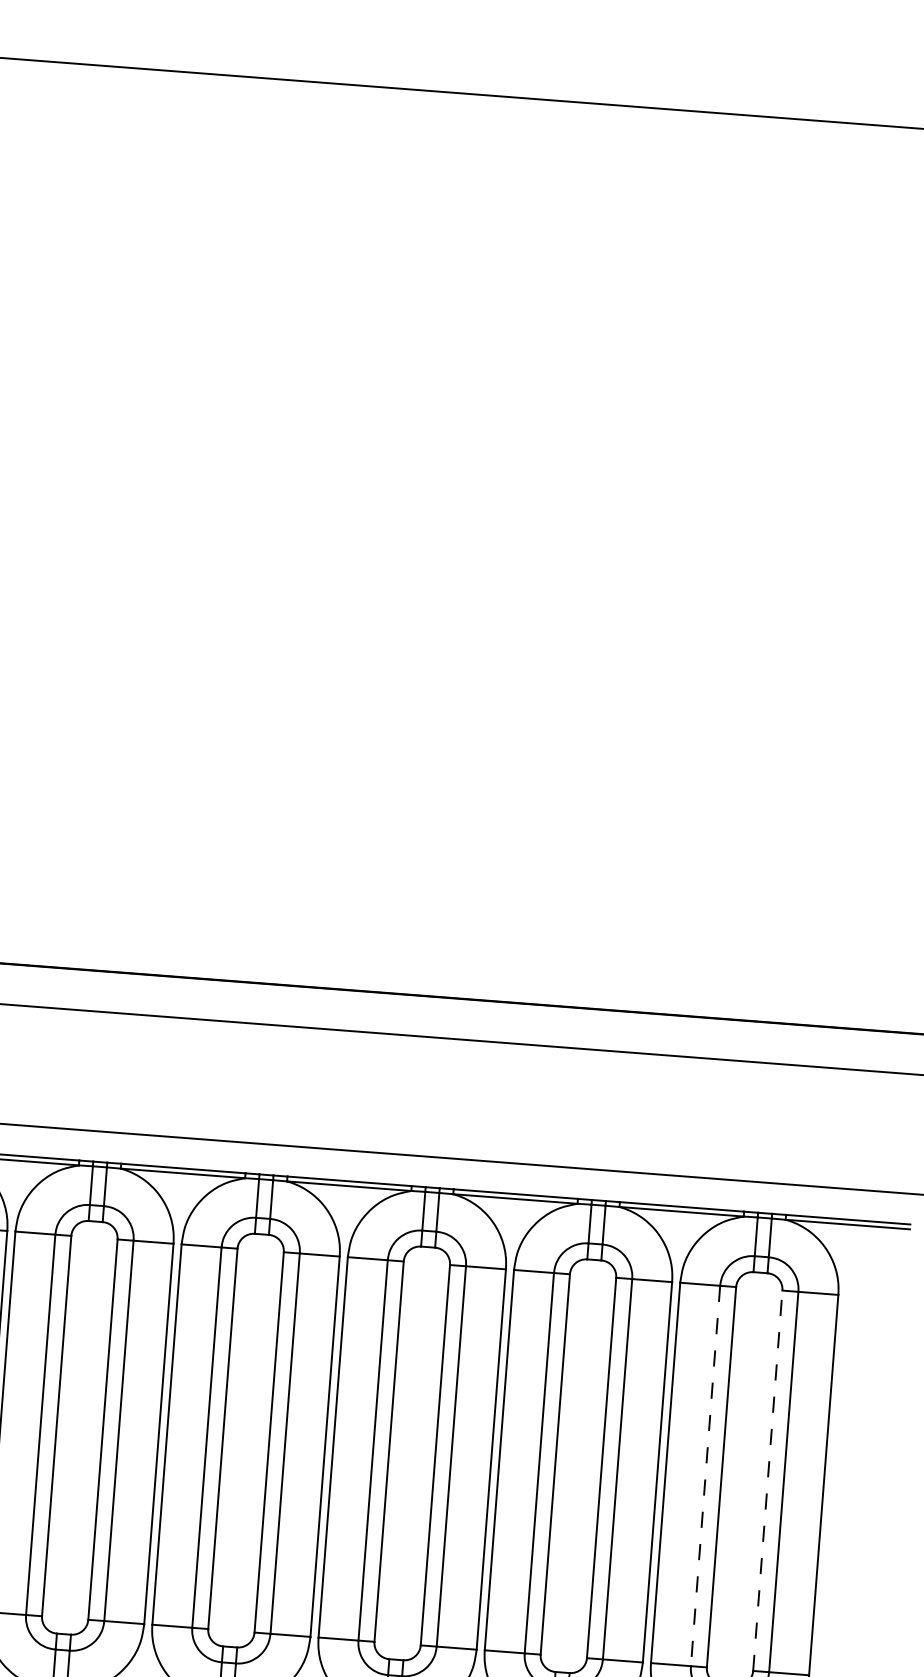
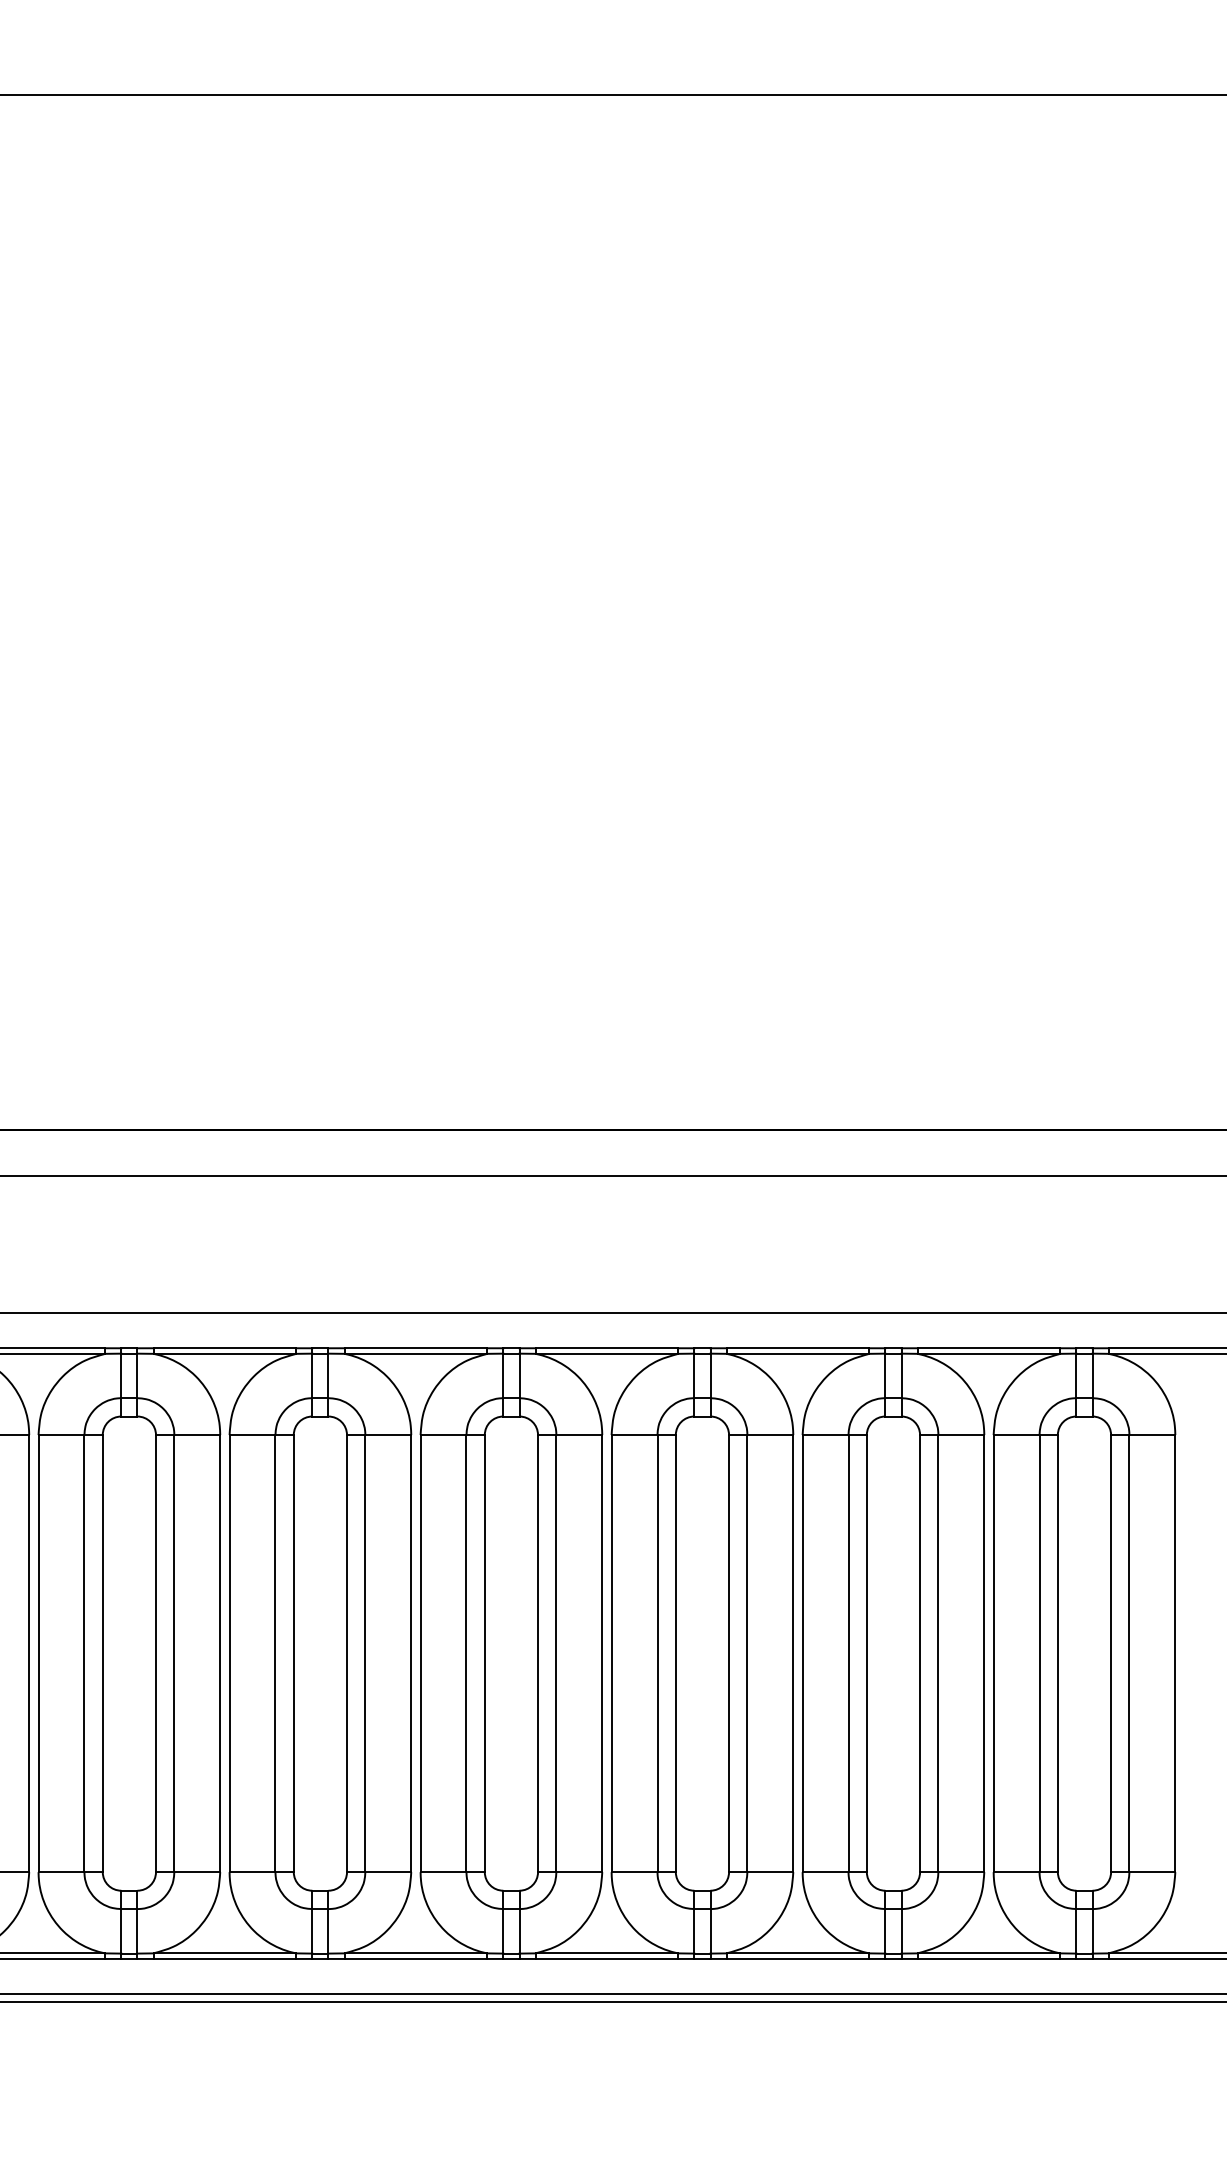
line: (705, 1475) -> (1039, 1653), dashed -> solid
line: (768, 1480) -> (1111, 1653), dashed -> solid

